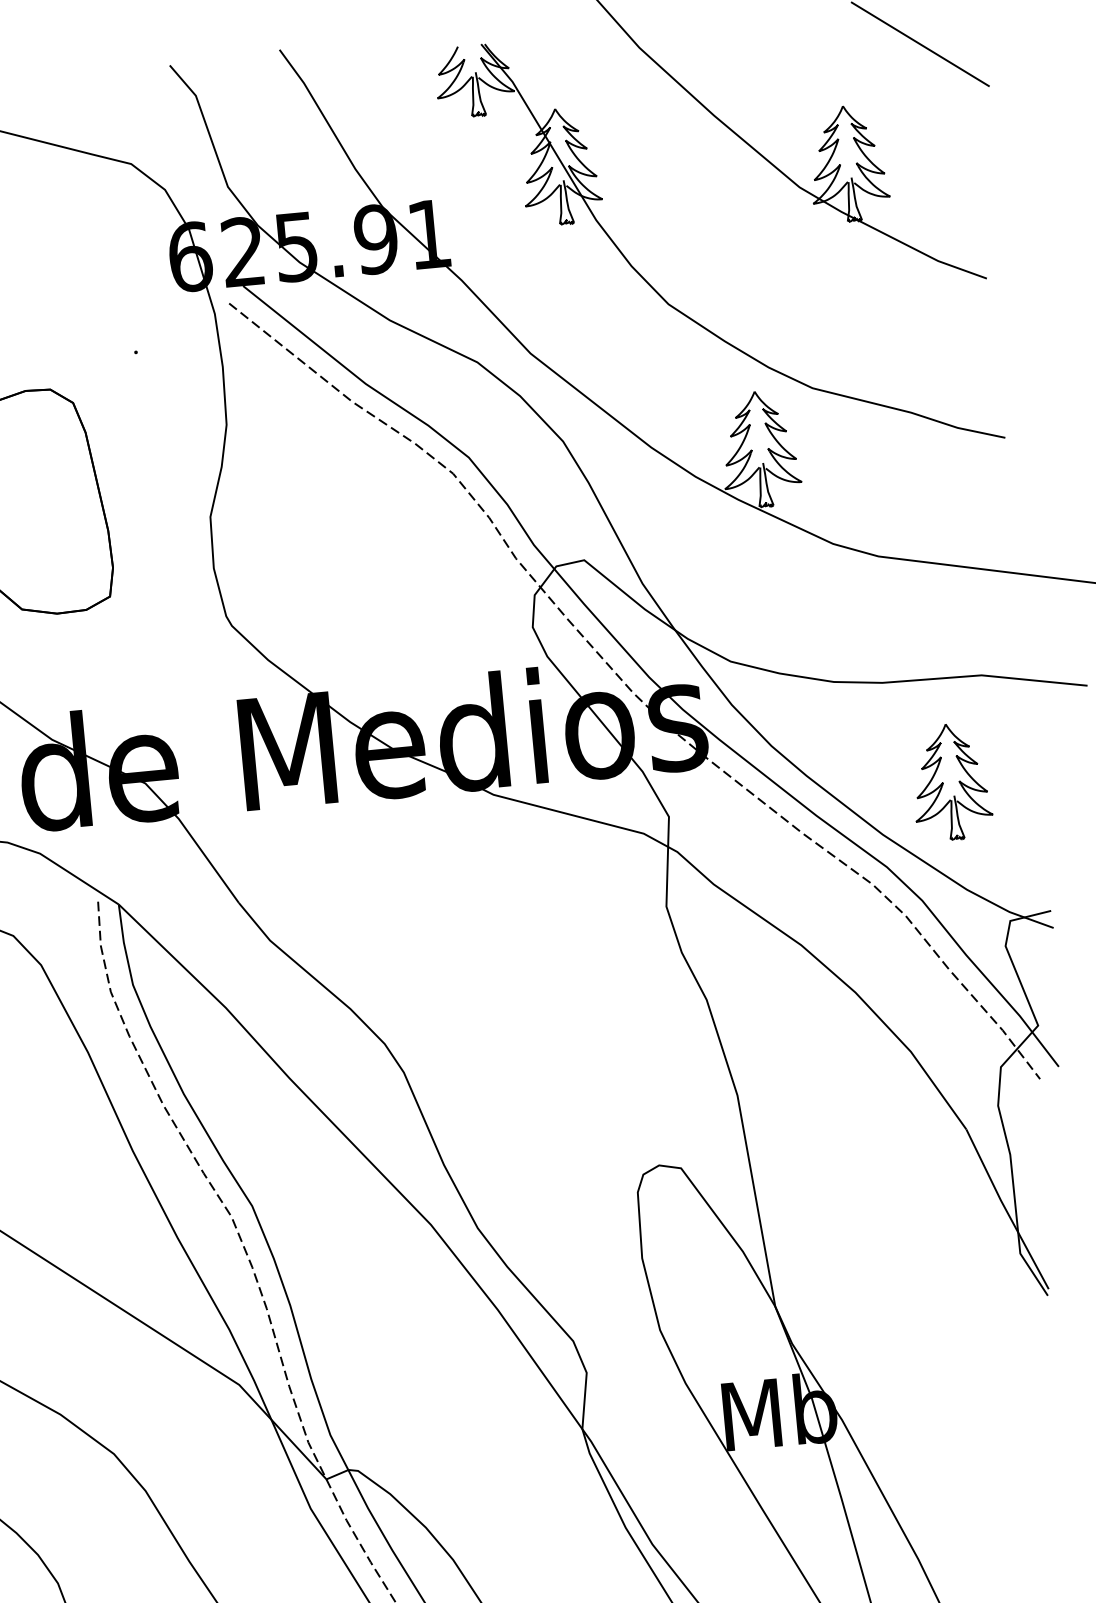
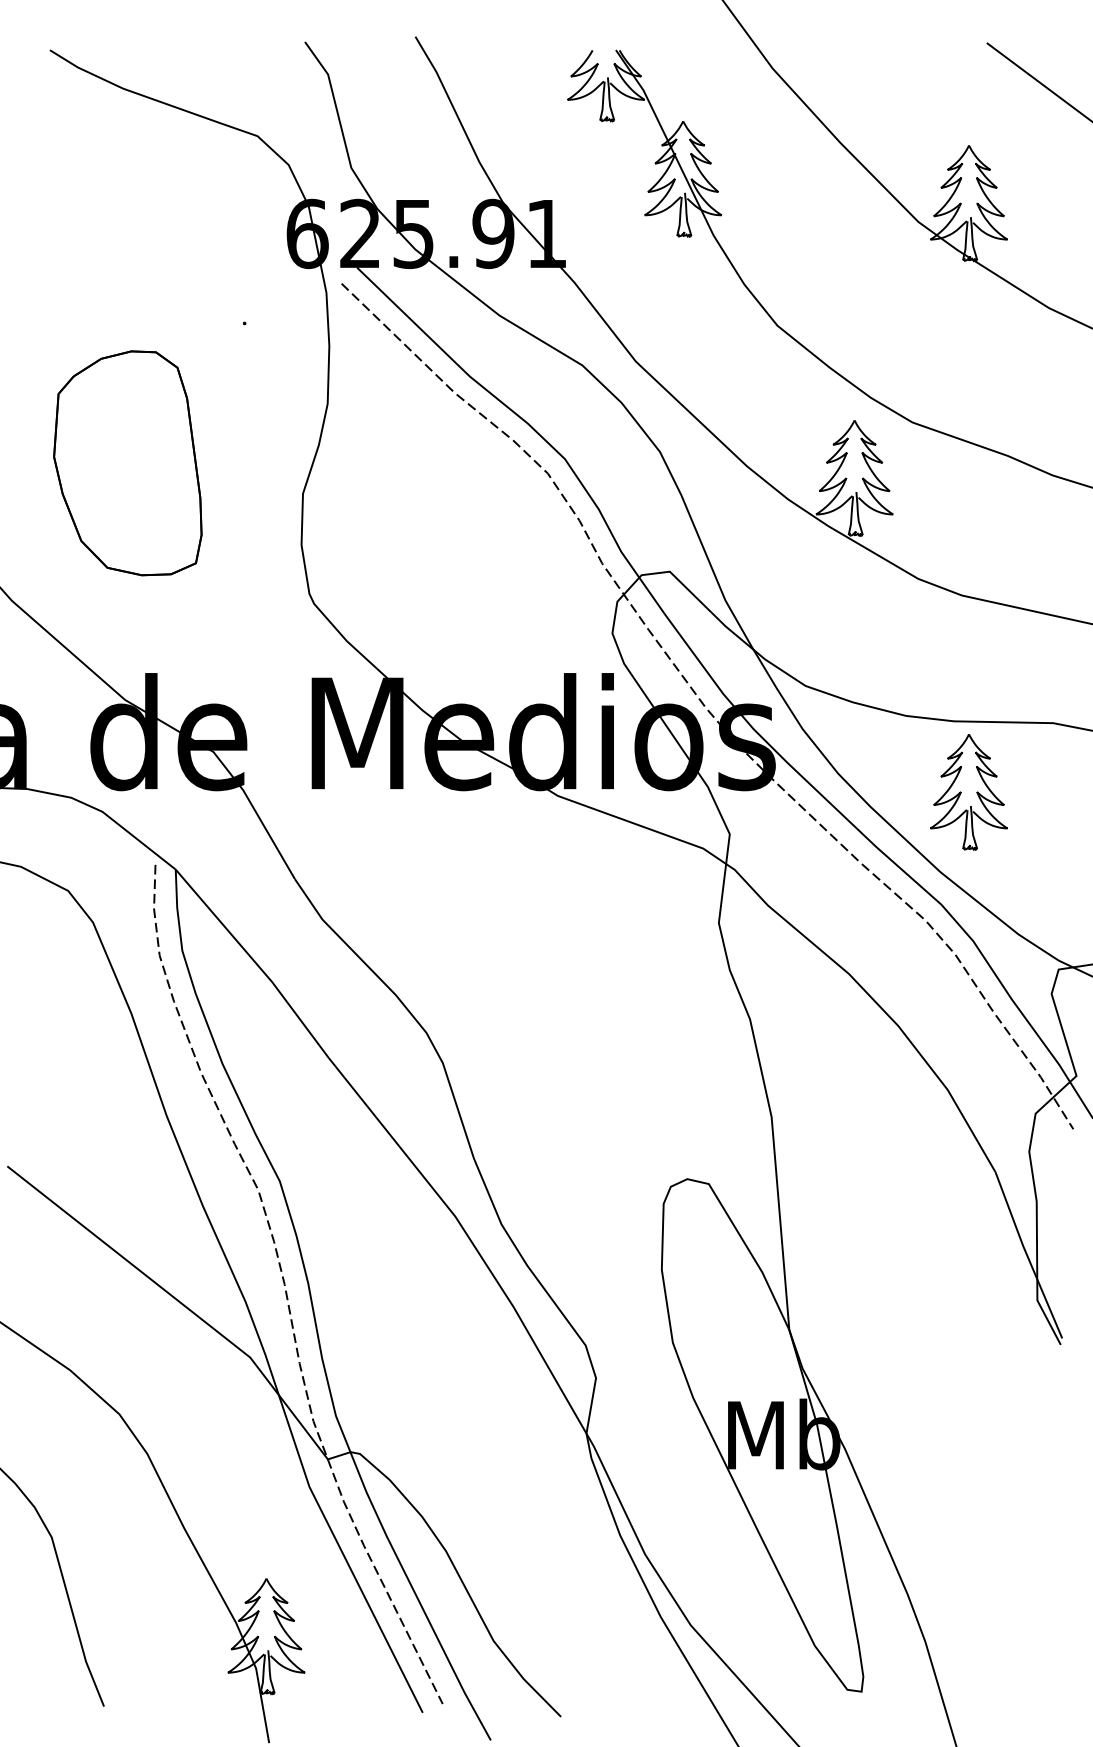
part: (950, 782) -> (968, 792), moved

